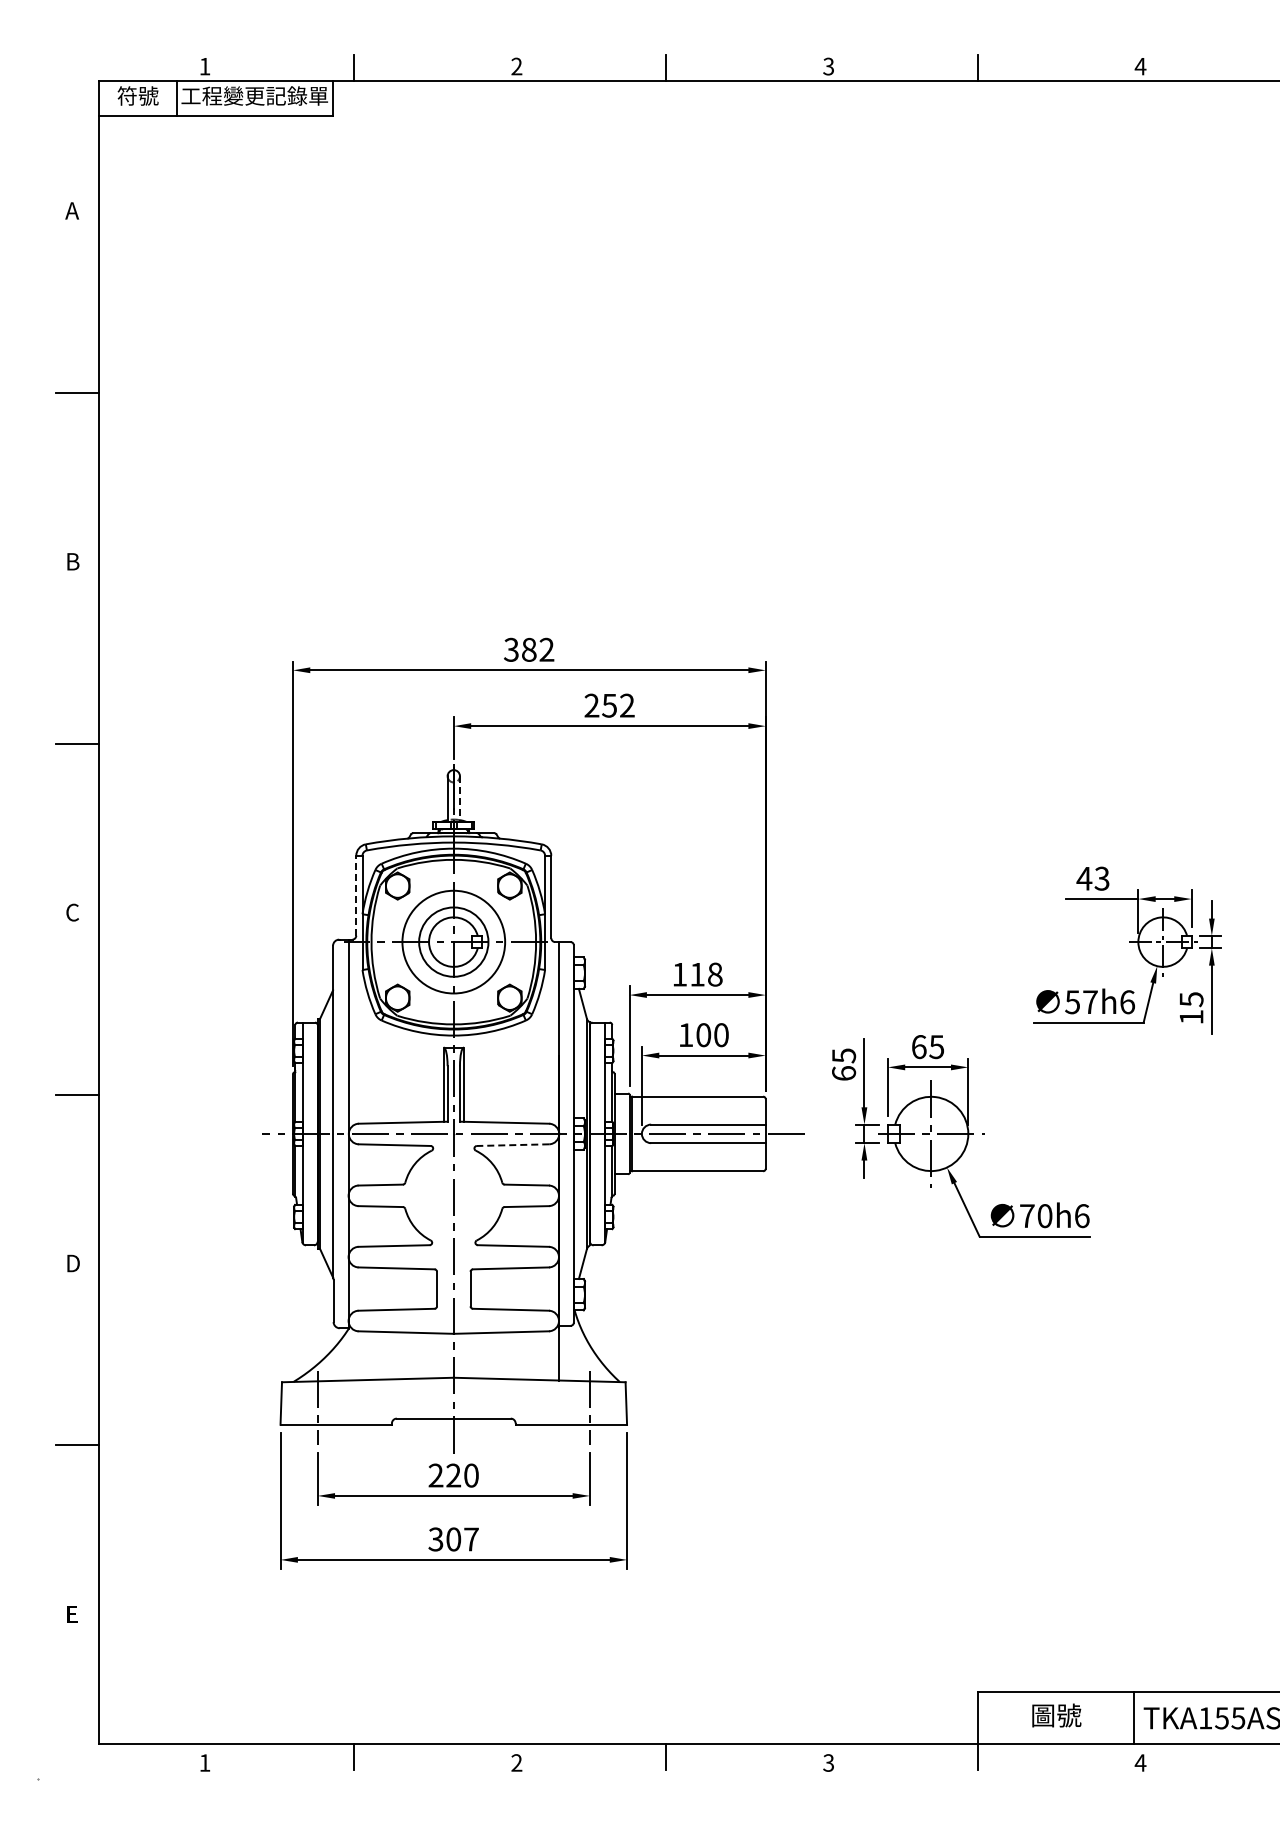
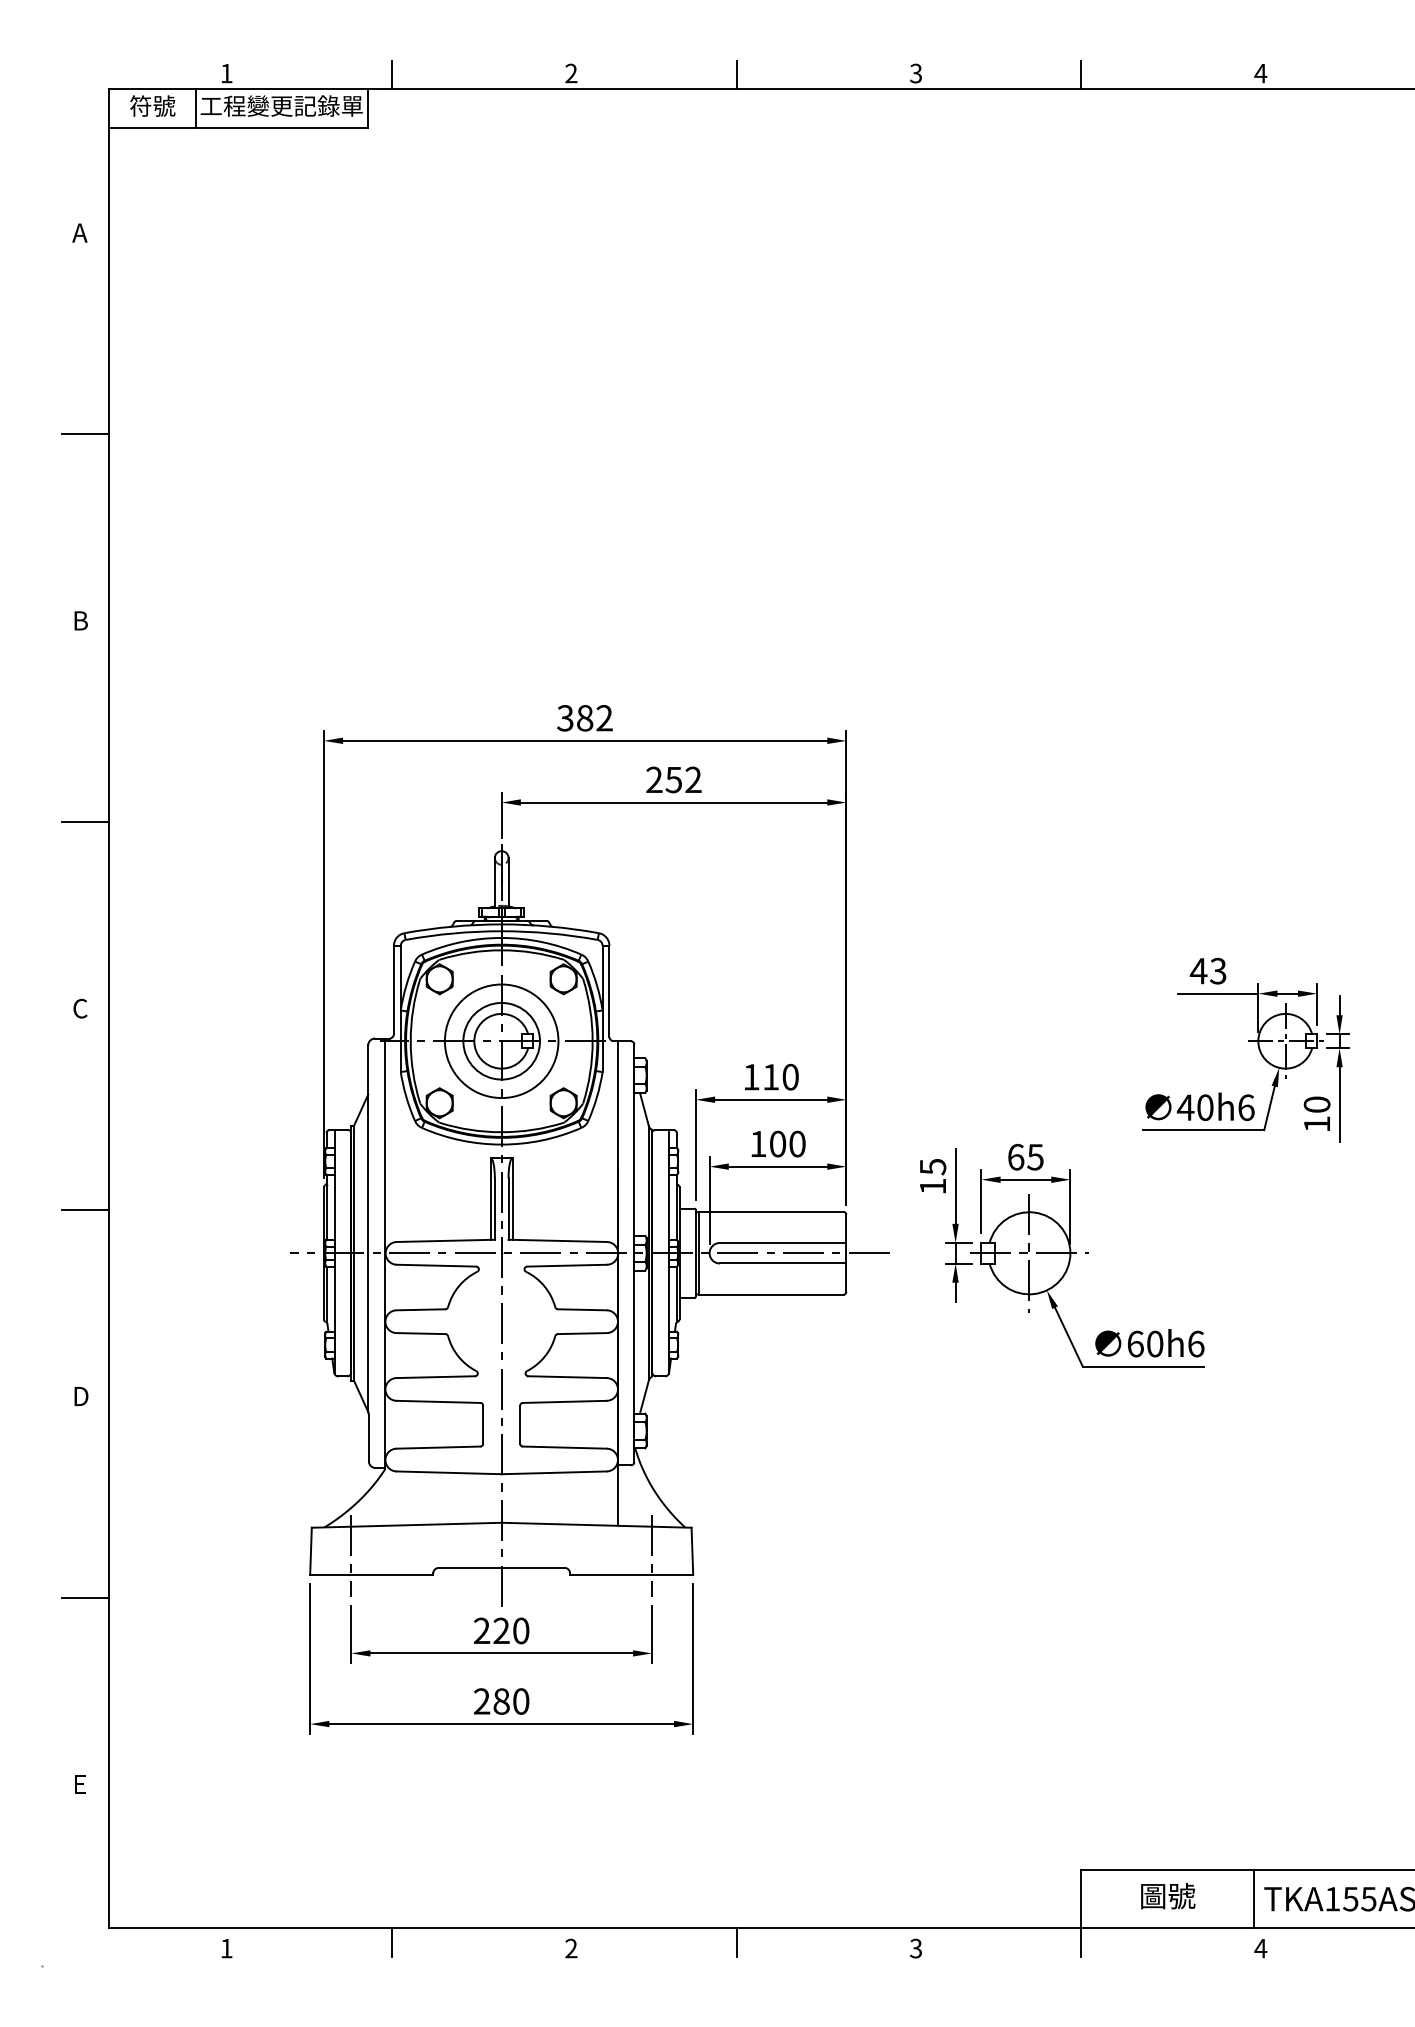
line: (459, 799) -> (507, 883), dashed -> solid
line: (356, 895) -> (394, 989), dashed -> solid
text: (715, 974) -> (790, 1077), 118 -> 110
text: (1191, 999) -> (1317, 1104), 15 -> 10
text: (1080, 1002) -> (1194, 1108), 57h6 -> 40h6
text: (844, 1073) -> (933, 1186), 65 -> 15
line: (512, 1145) -> (566, 1266), dashed -> solid
text: (1027, 1216) -> (1135, 1344), 70h6 -> 60h6
text: (453, 1539) -> (501, 1701), 307 -> 280

